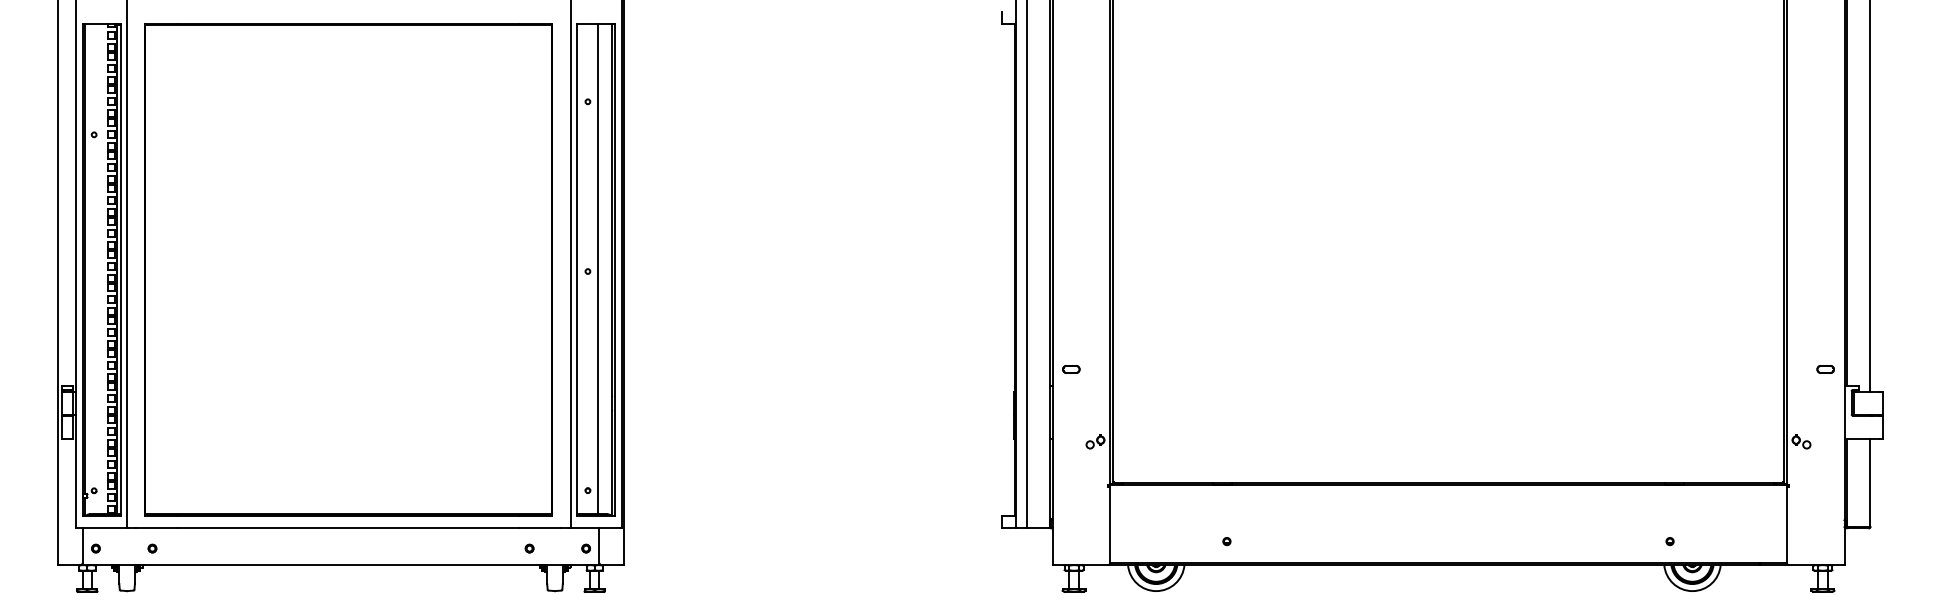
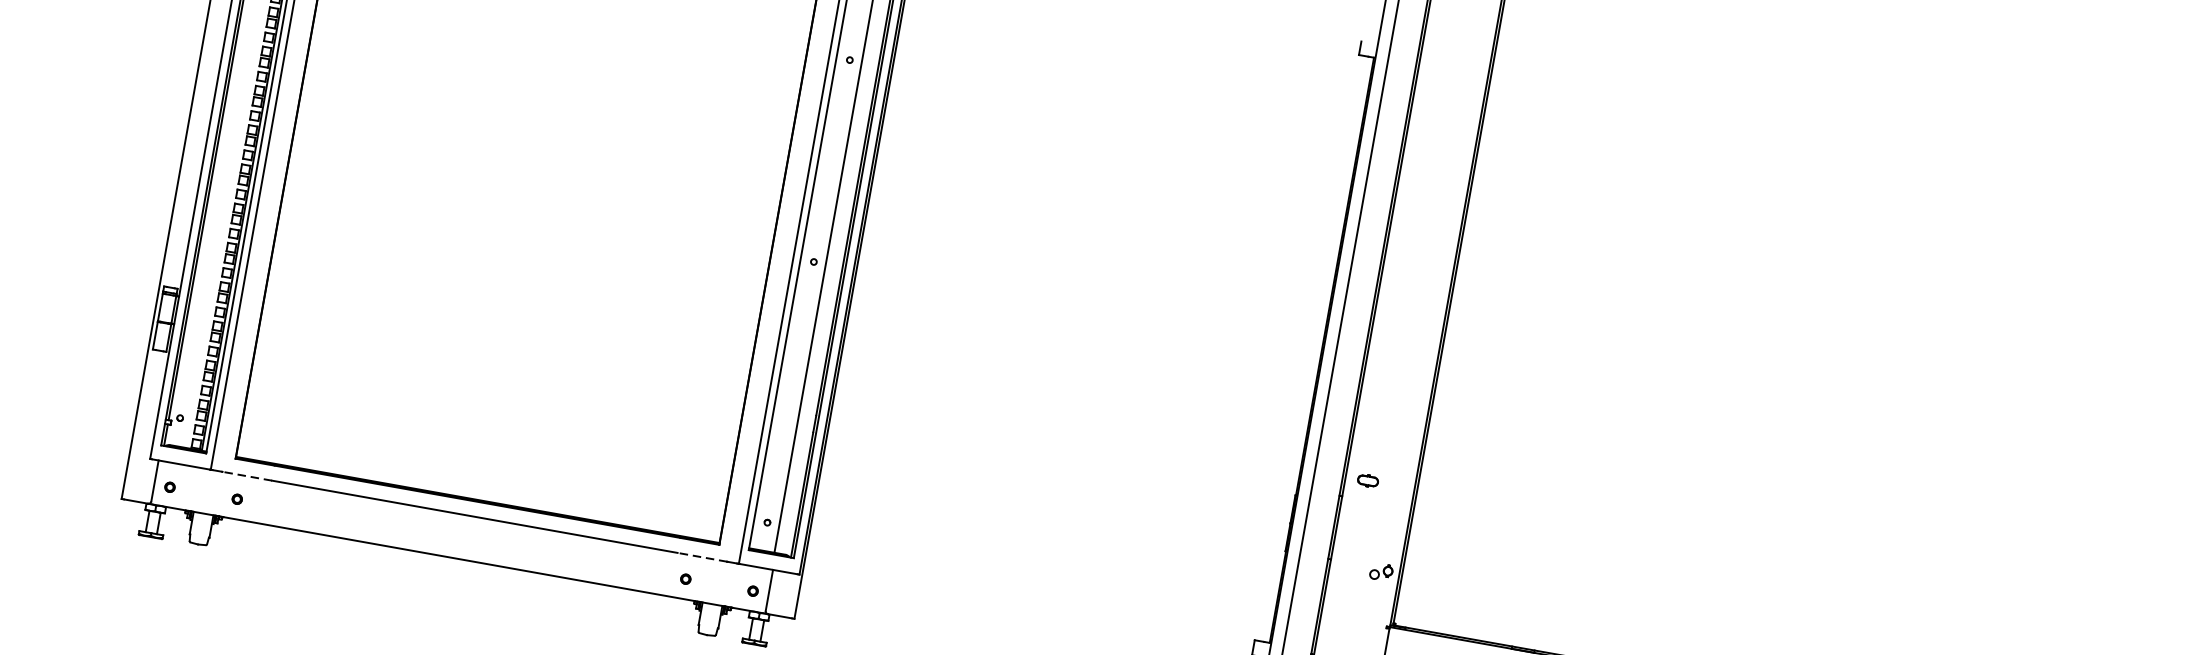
line: (157, 528) -> (247, 476), solid -> dashed
line: (539, 528) -> (701, 557), solid -> dashed

